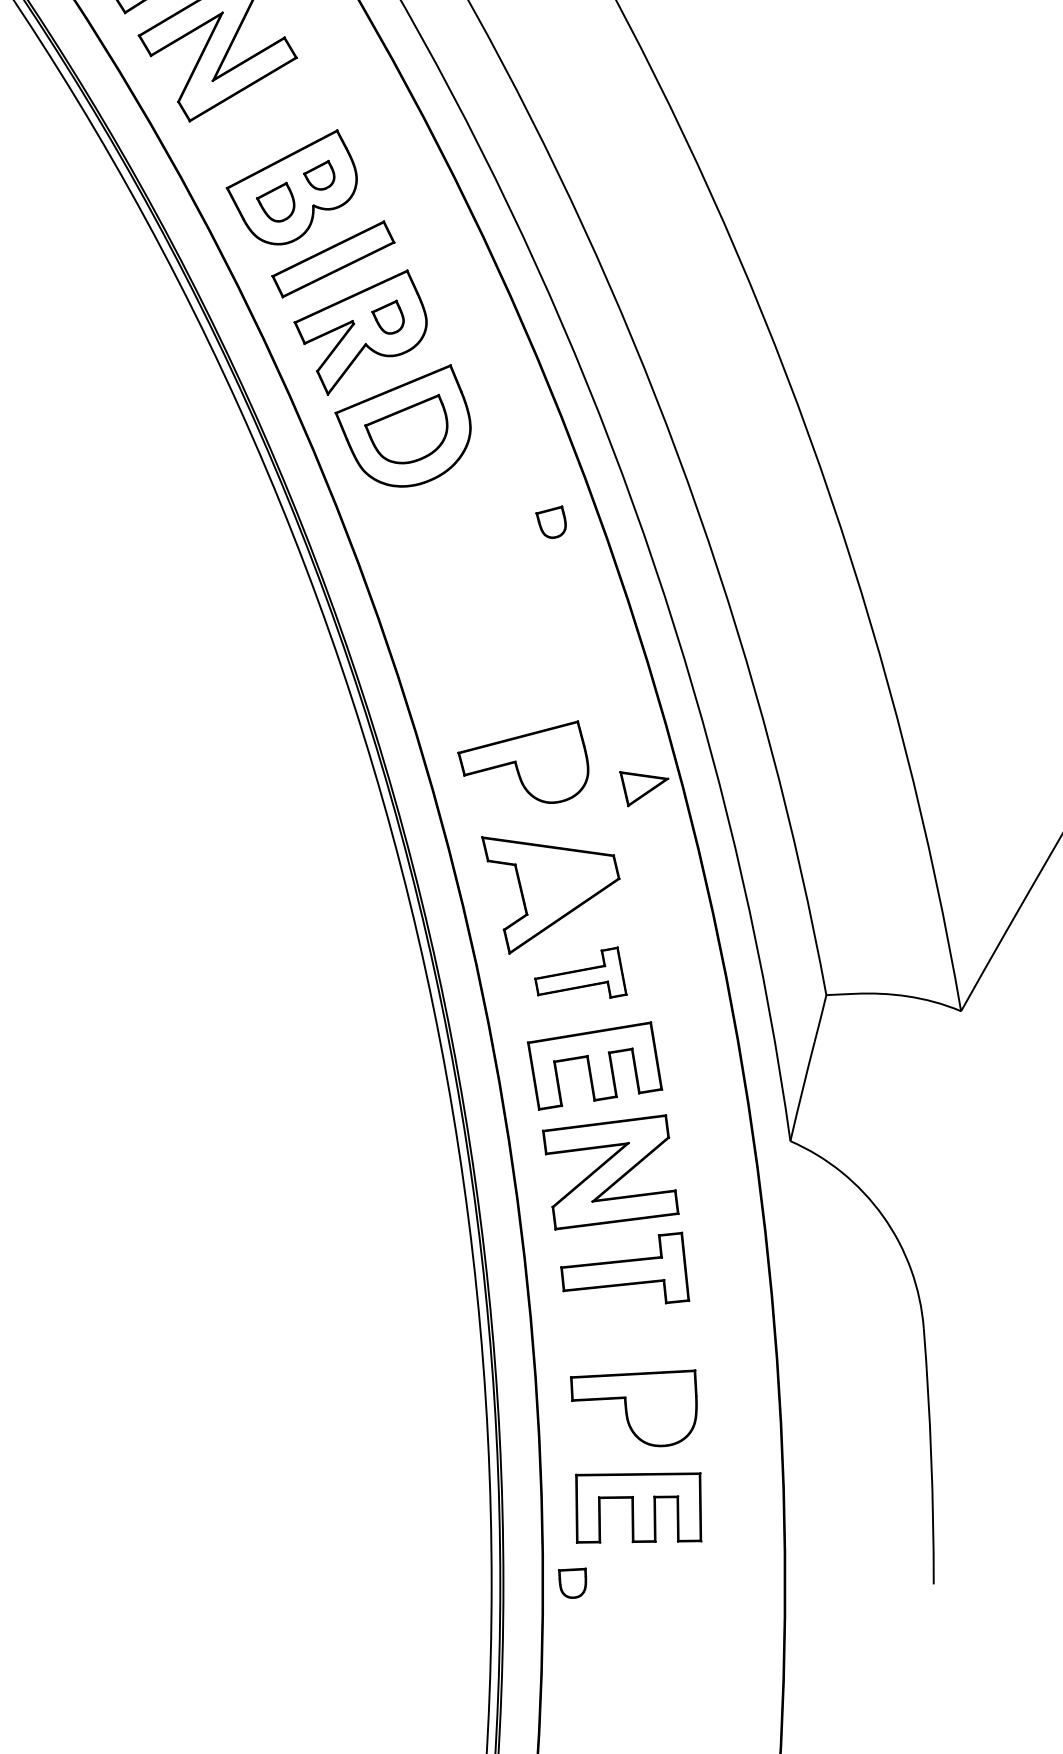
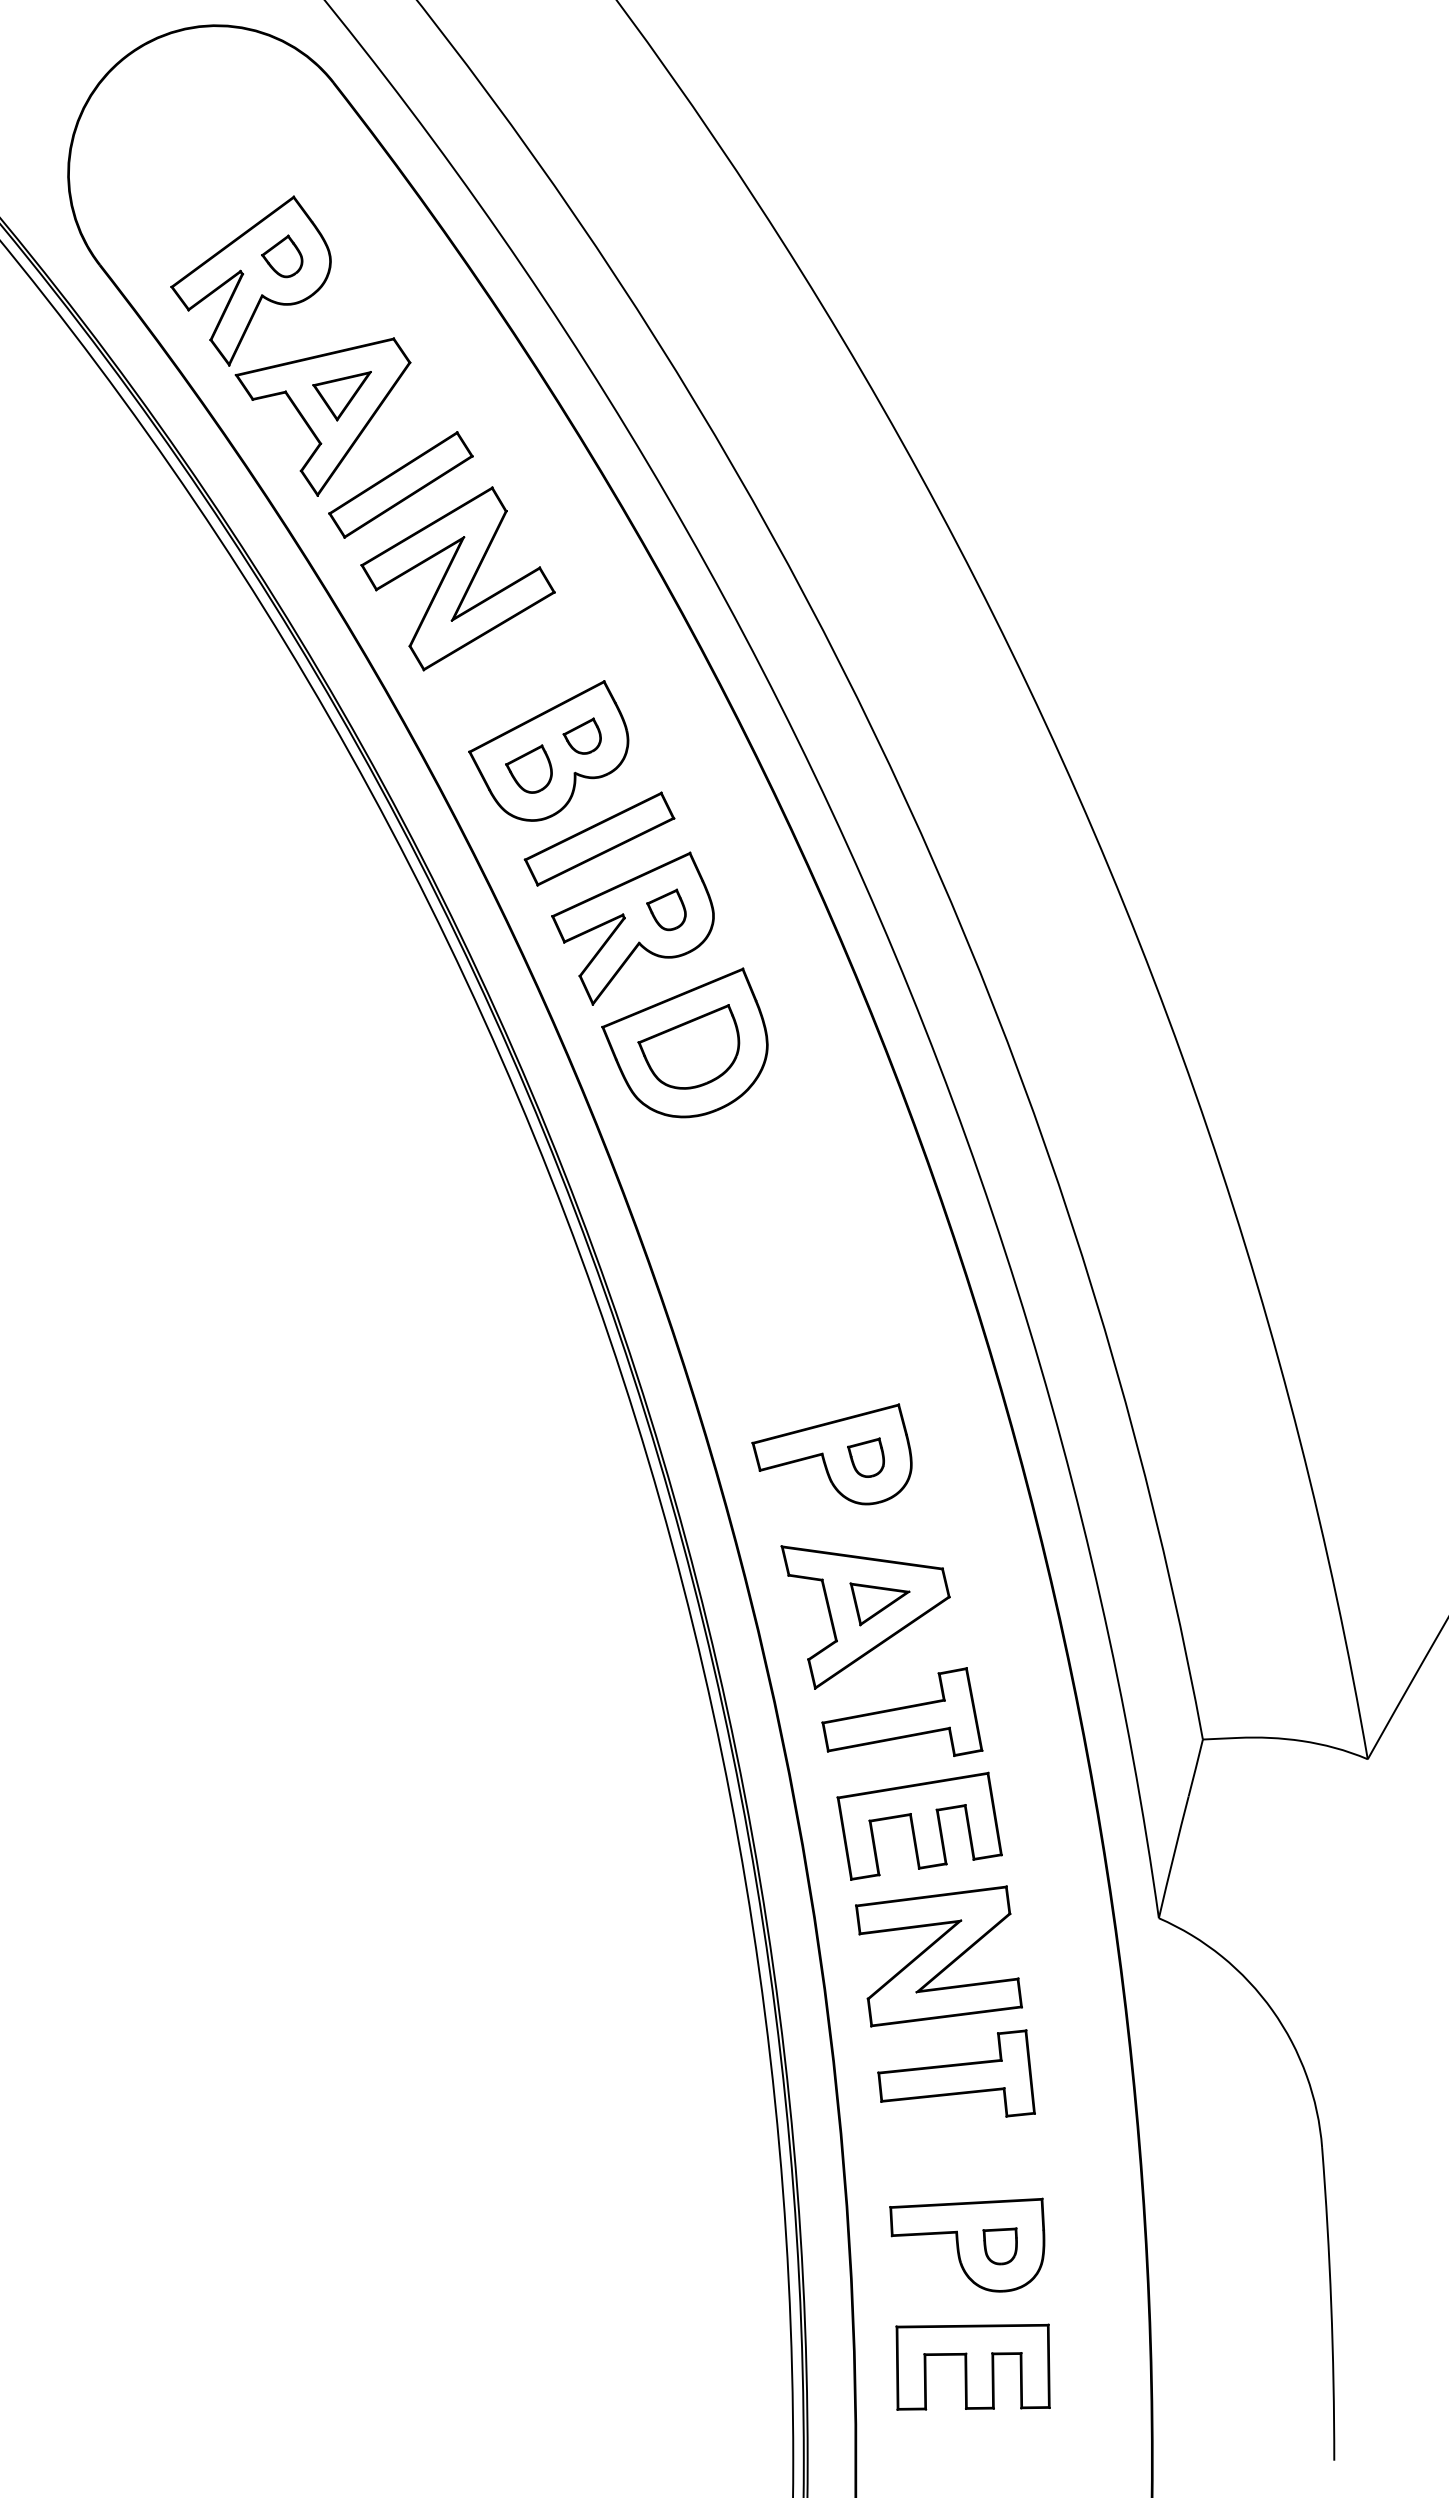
part: (550, 522) -> (865, 1457), moved
part: (643, 789) -> (879, 1604), moved
part: (580, 972) -> (902, 1711), size x1.43
part: (571, 1583) -> (999, 2246), moved

